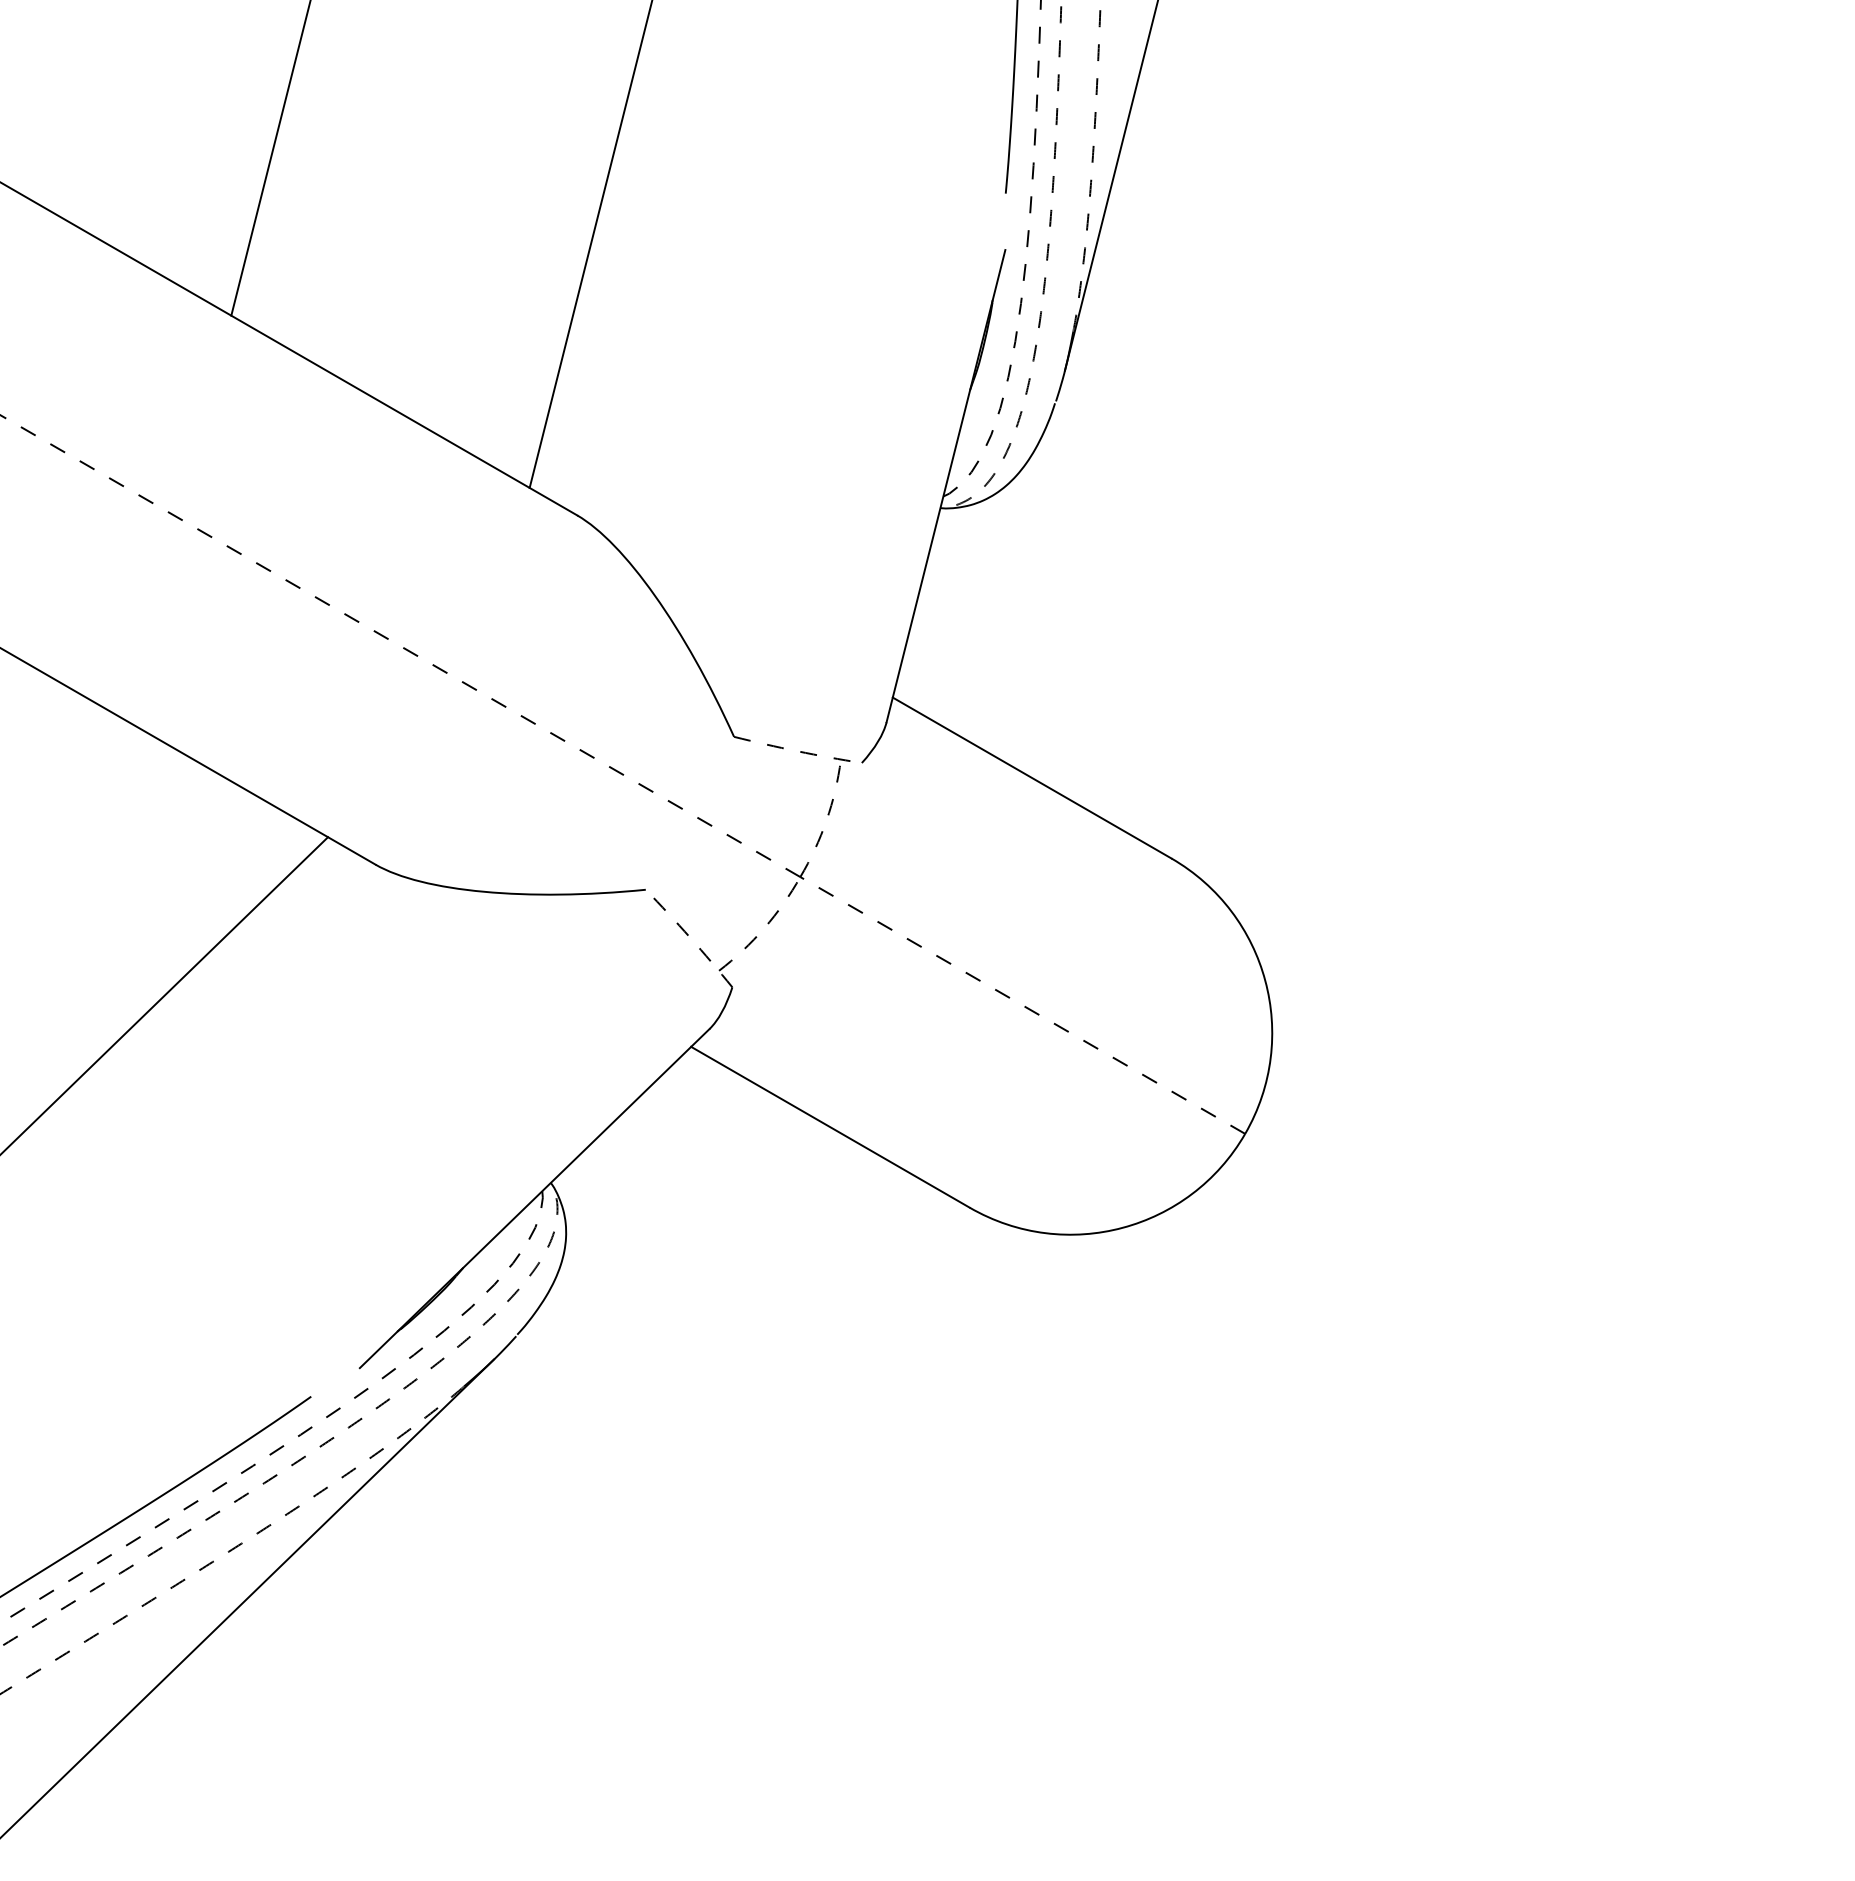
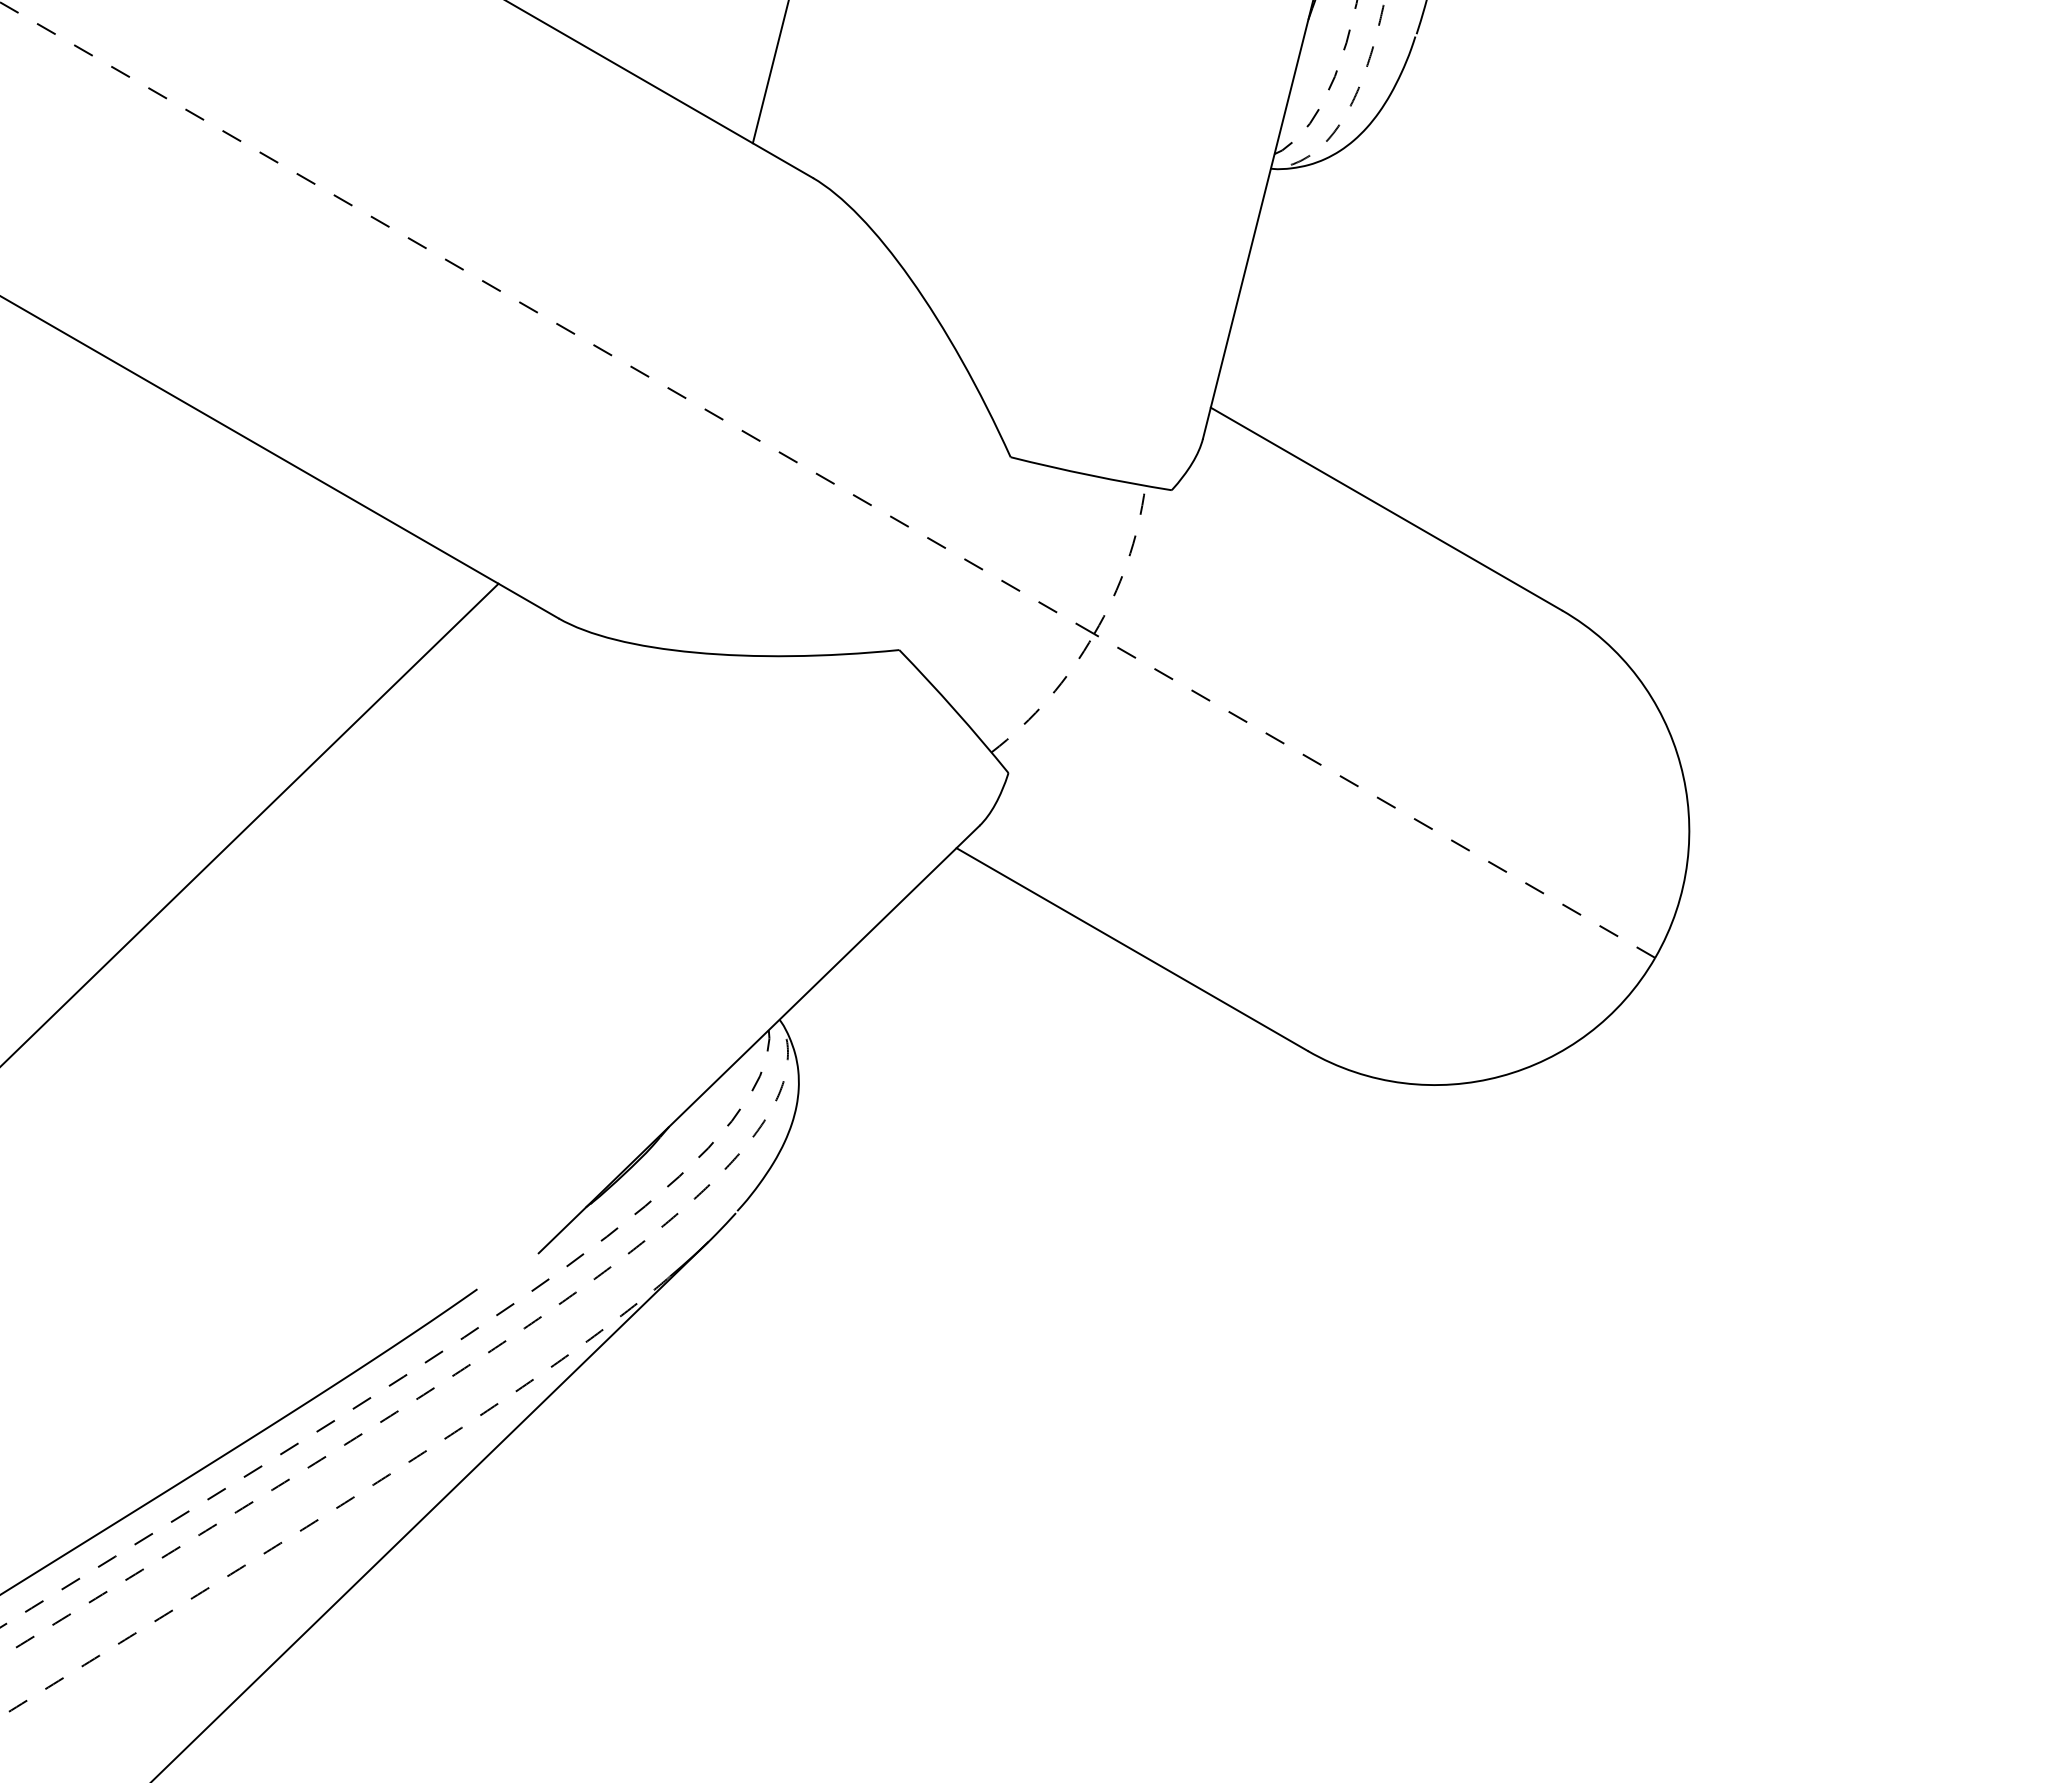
arc: (797, 751) -> (1090, 475), dashed -> solid
arc: (690, 937) -> (955, 710), dashed -> solid

